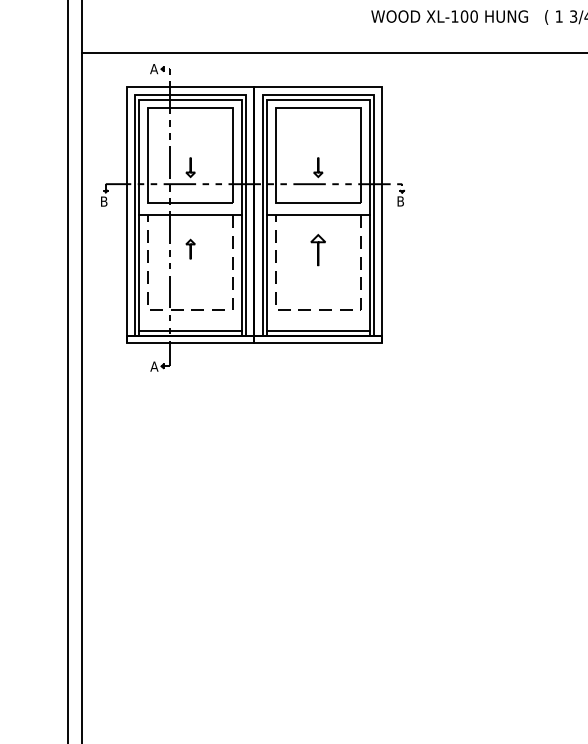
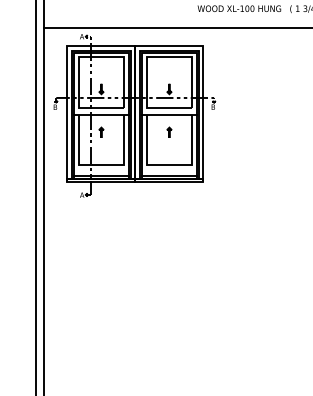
part: (318, 247) -> (169, 131), size x0.62
line: (190, 310) -> (101, 165), dashed -> solid
line: (318, 310) -> (169, 165), dashed -> solid

